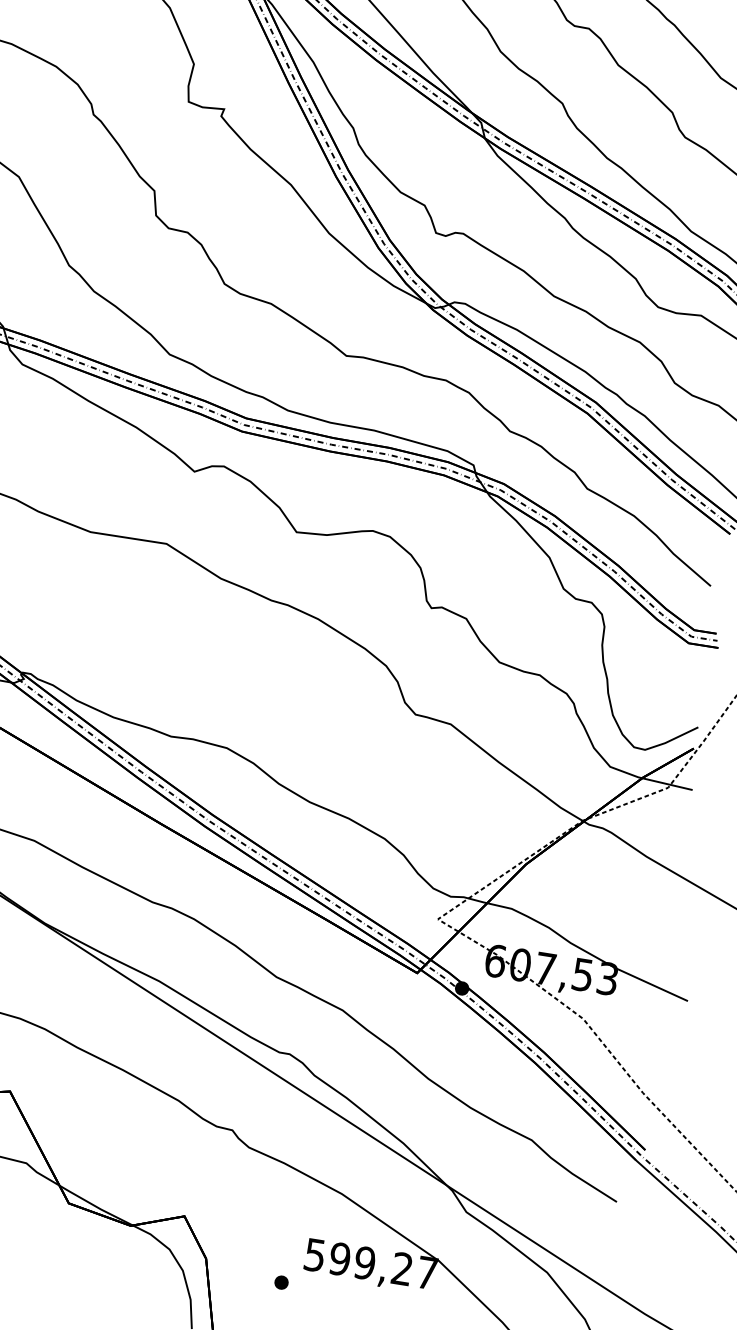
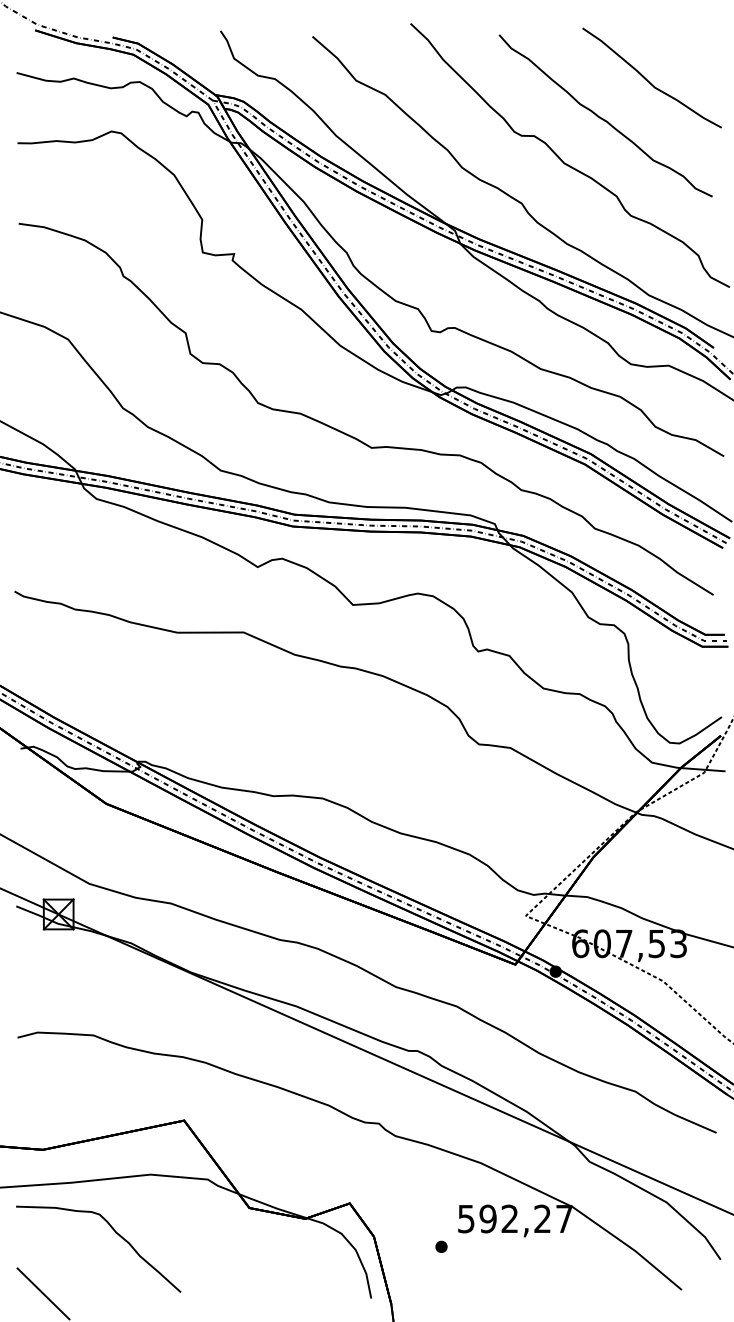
text: (364, 1262) -> (509, 1218), 599,27 -> 592,27

